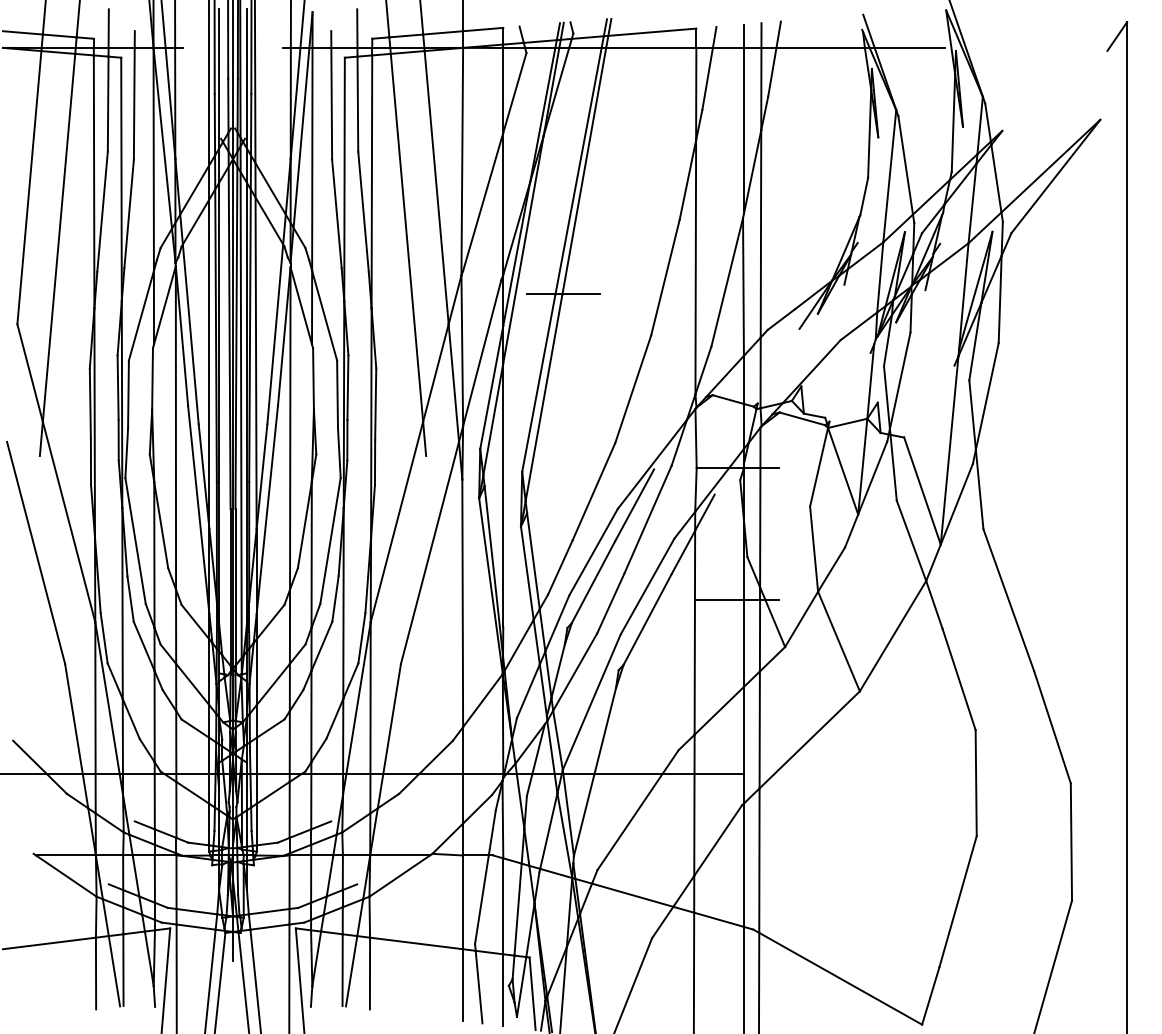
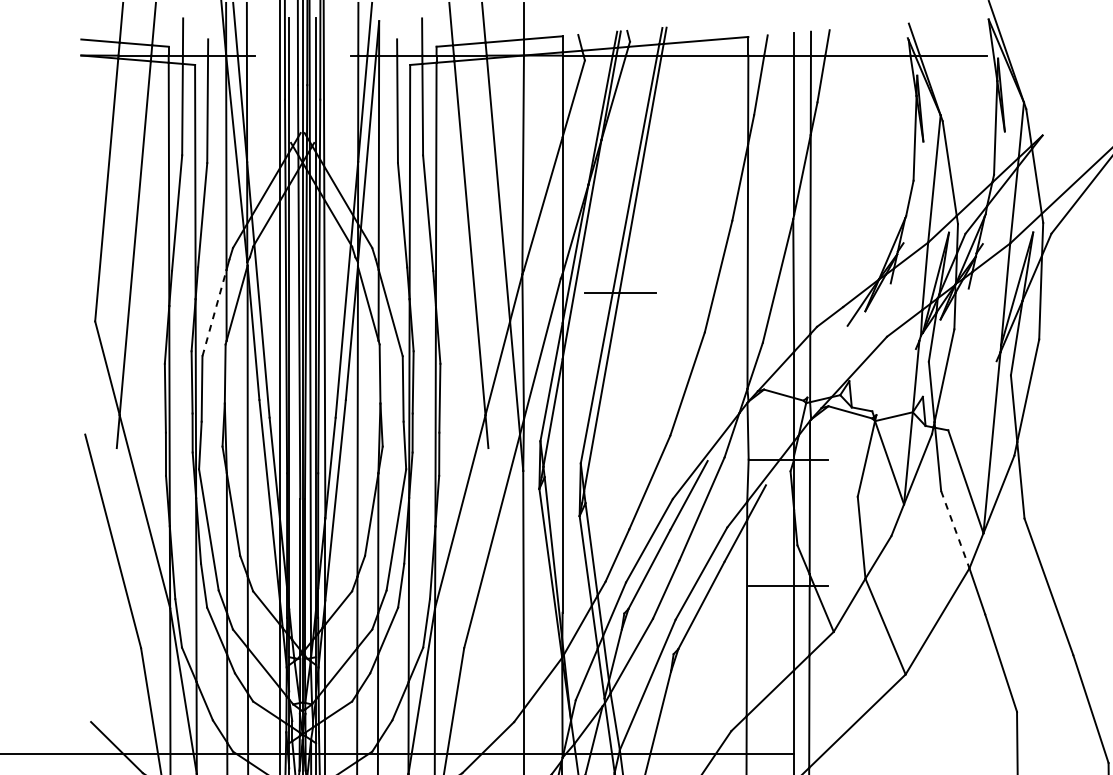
line: (141, 315) -> (214, 312), solid -> dashed
line: (911, 540) -> (955, 529), solid -> dashed

